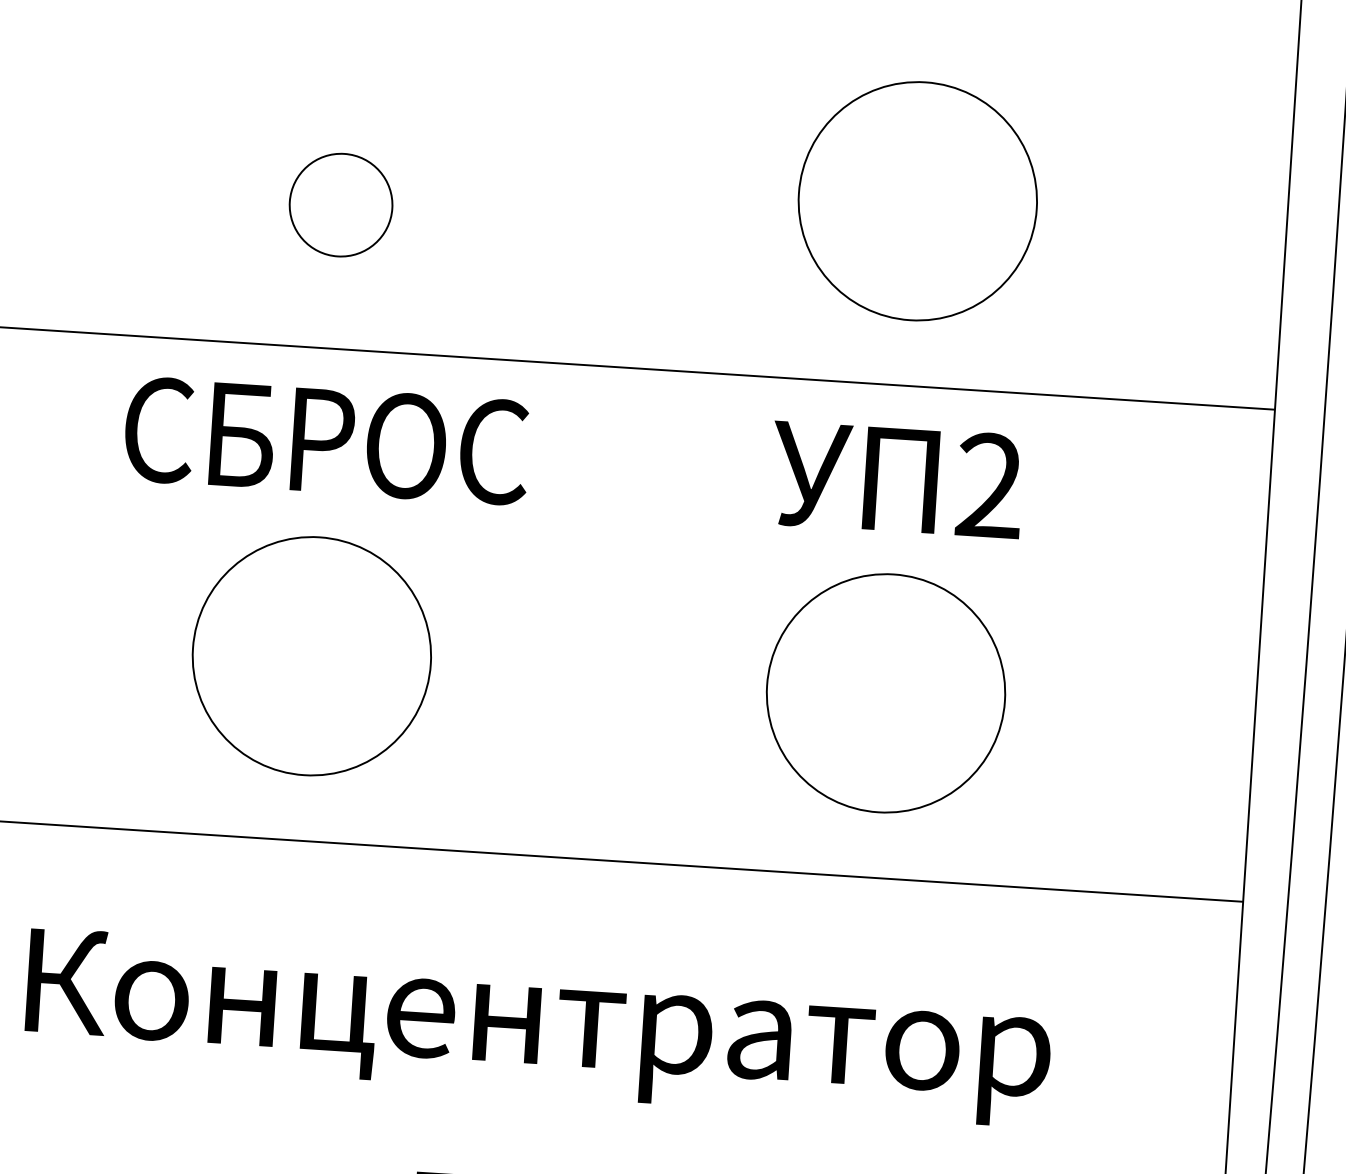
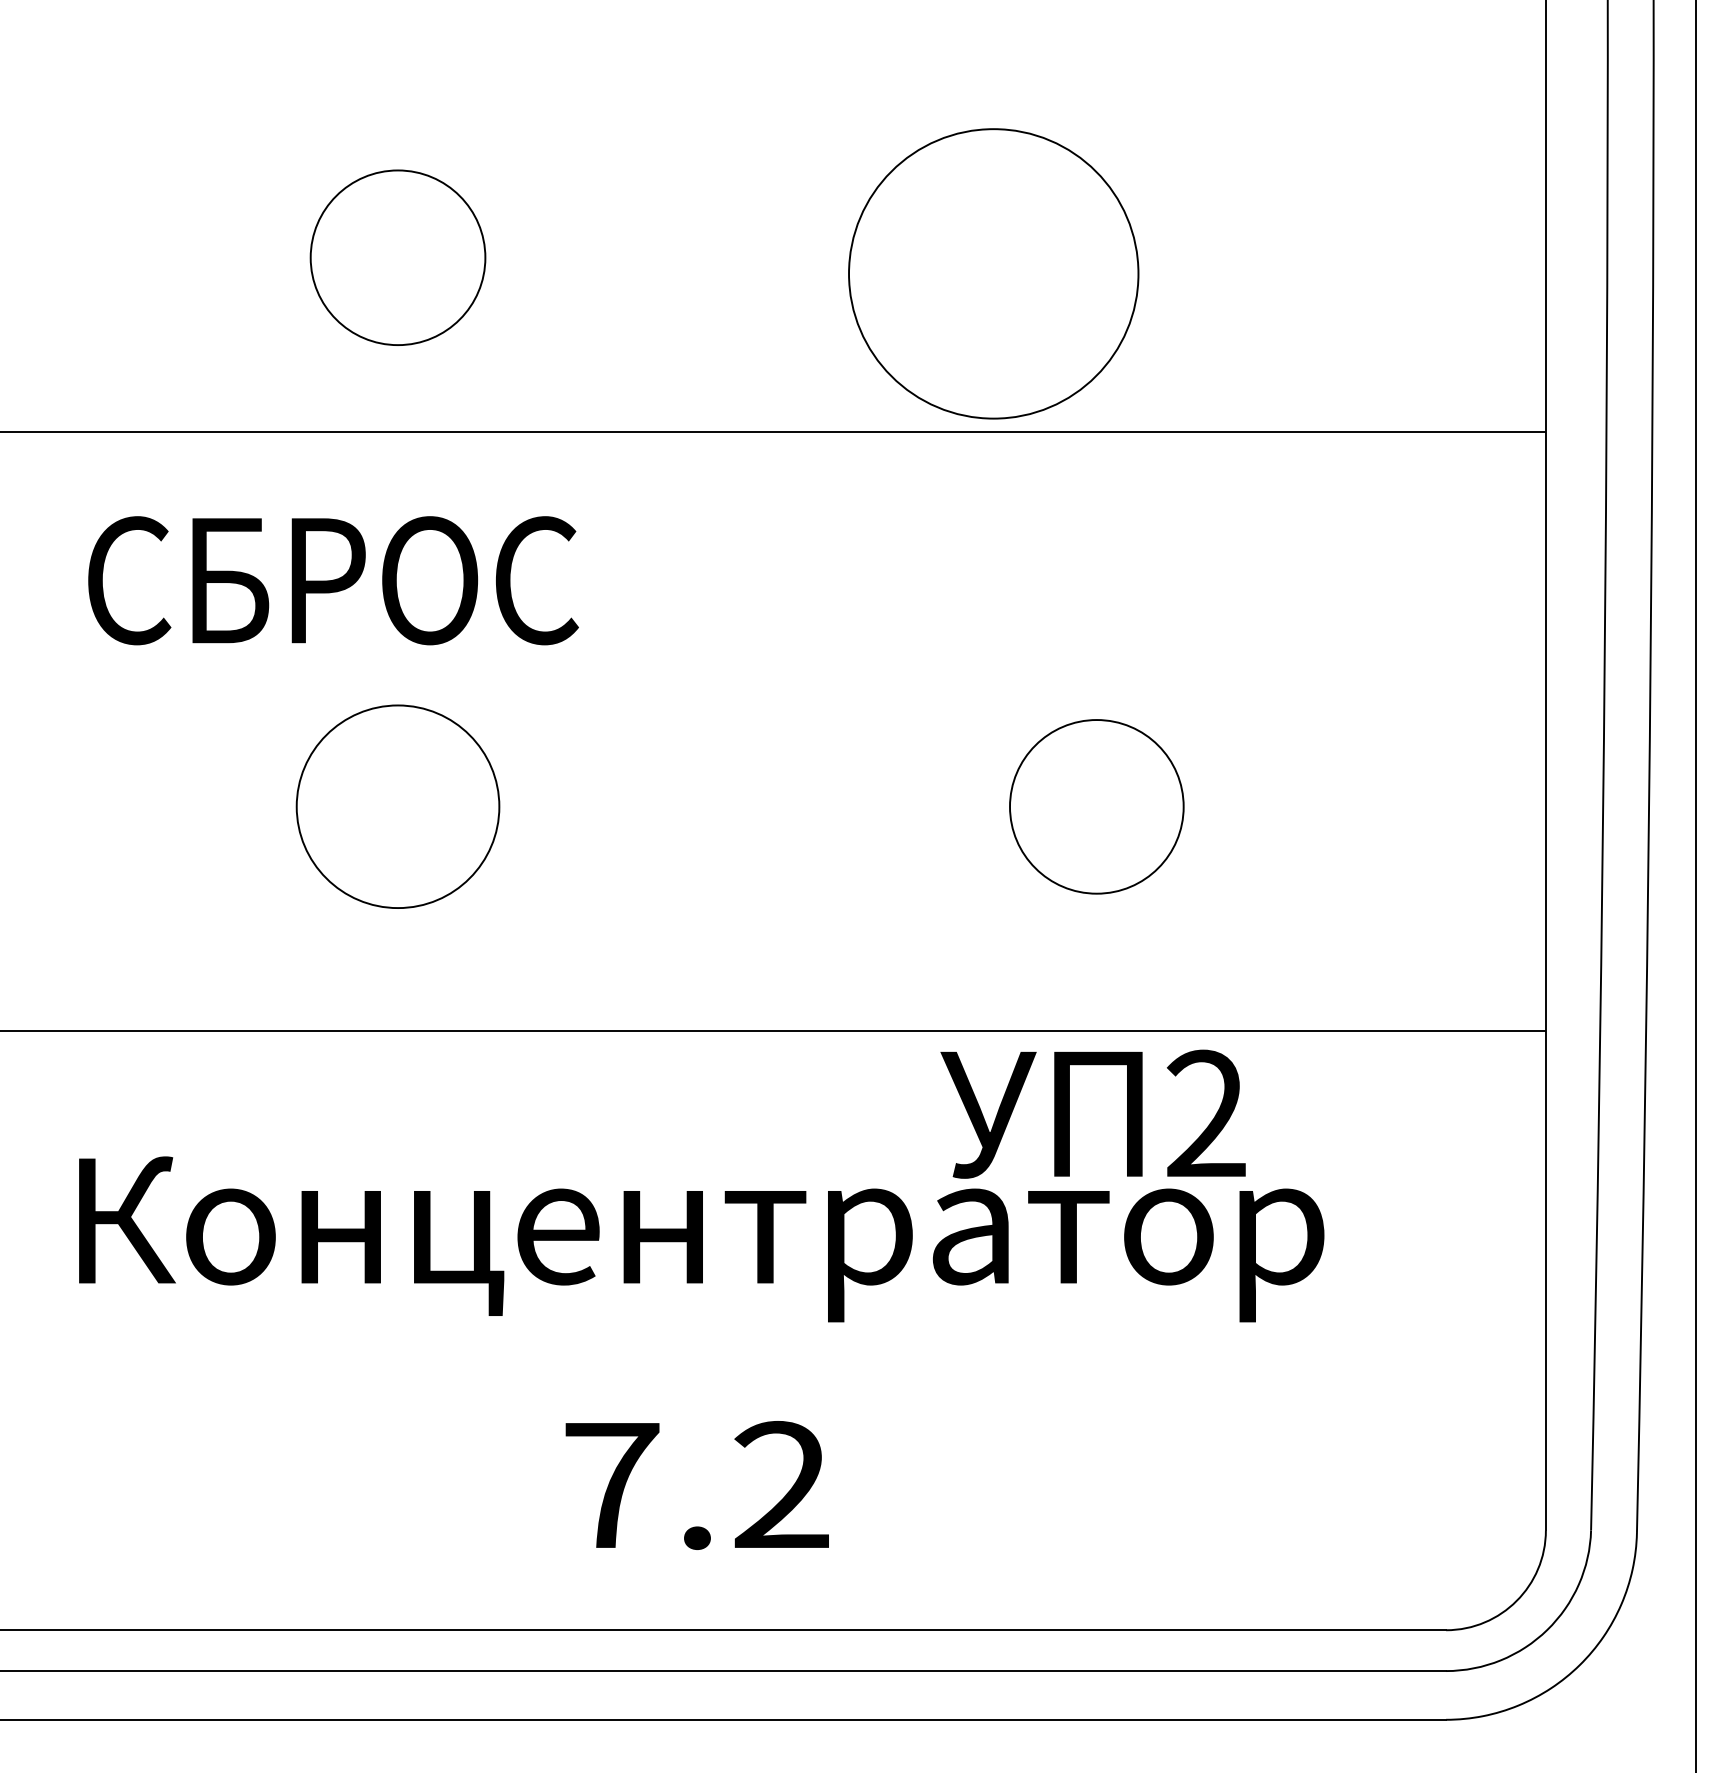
circle: (917, 200) -> (993, 273), moved
circle: (340, 204) -> (397, 257), size x1.4
text: (327, 440) -> (333, 580), moved
text: (896, 479) -> (1092, 1113), moved
circle: (311, 656) -> (397, 806), size x0.7
circle: (885, 693) -> (1096, 806), size x0.6

